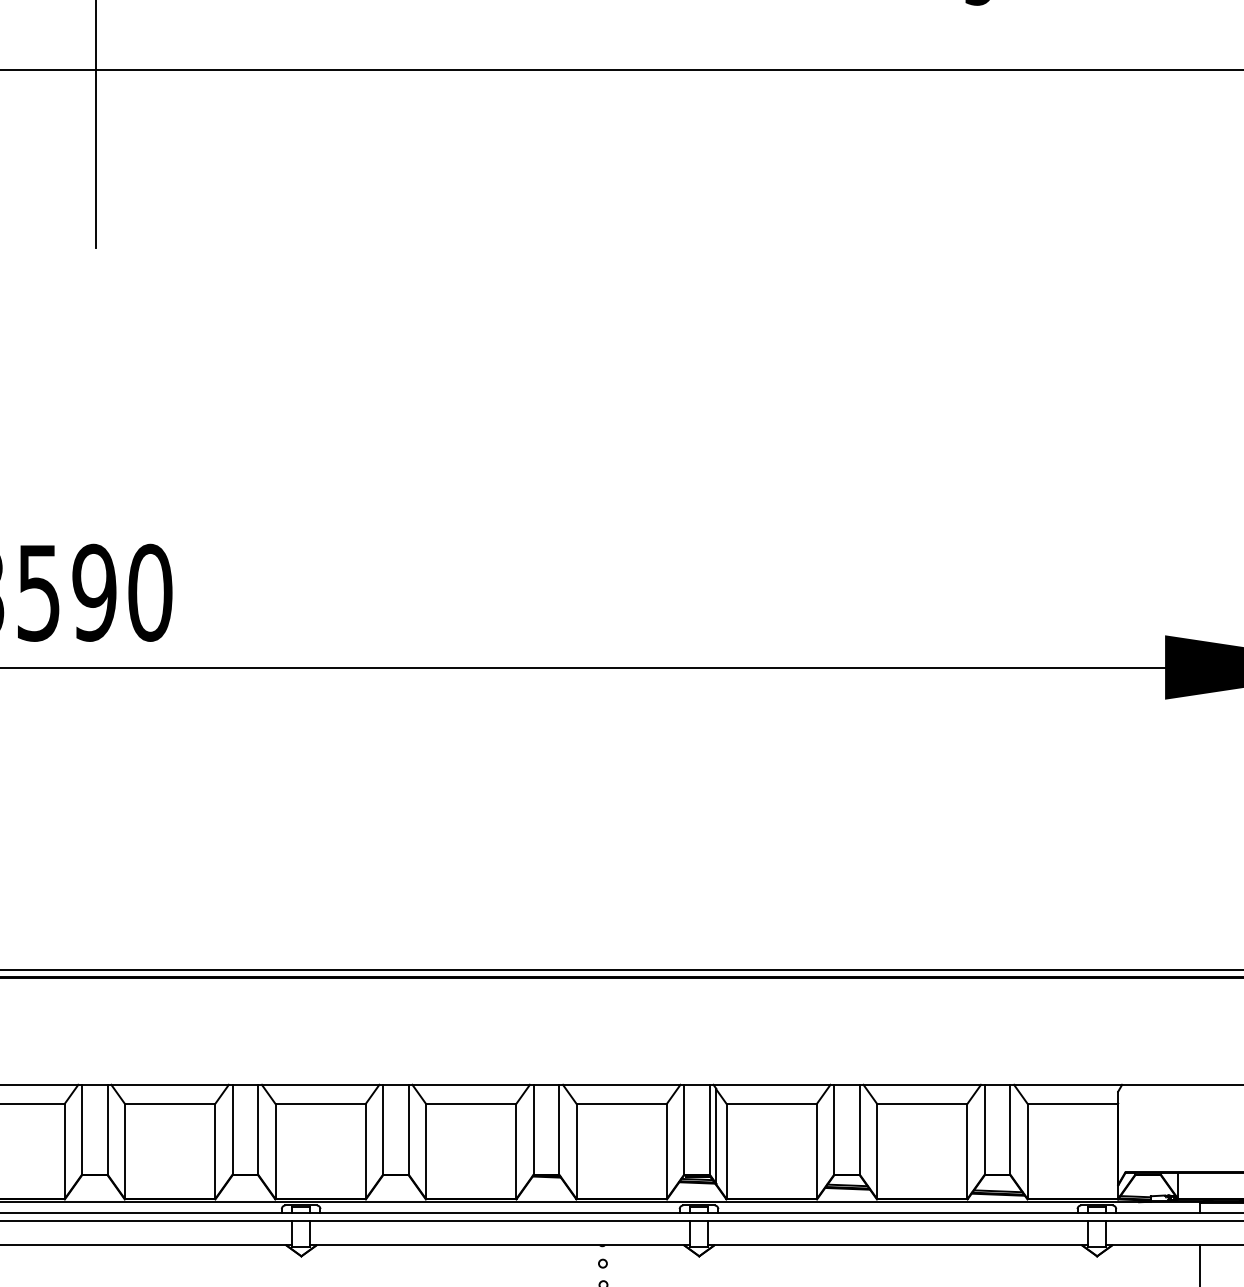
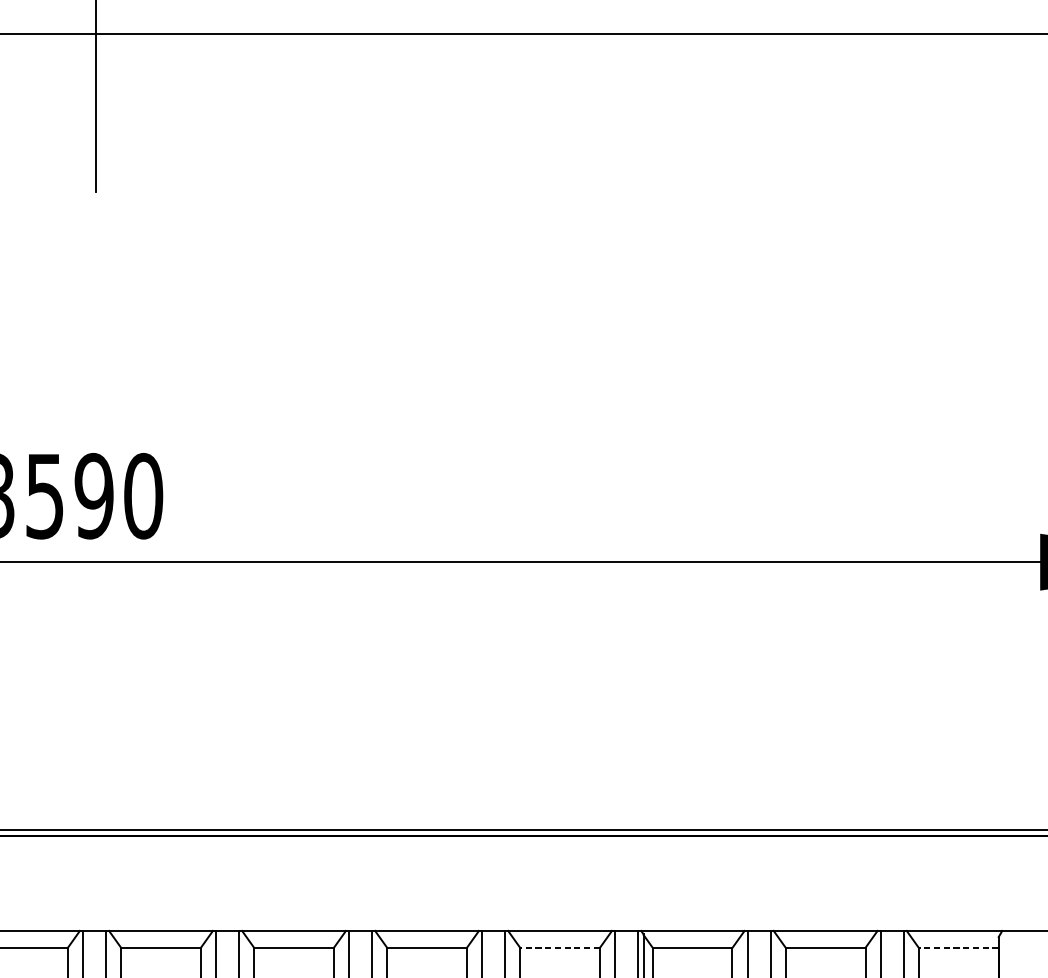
line: (621, 1104) -> (559, 948), solid -> dashed
line: (1072, 1104) -> (958, 948), solid -> dashed

